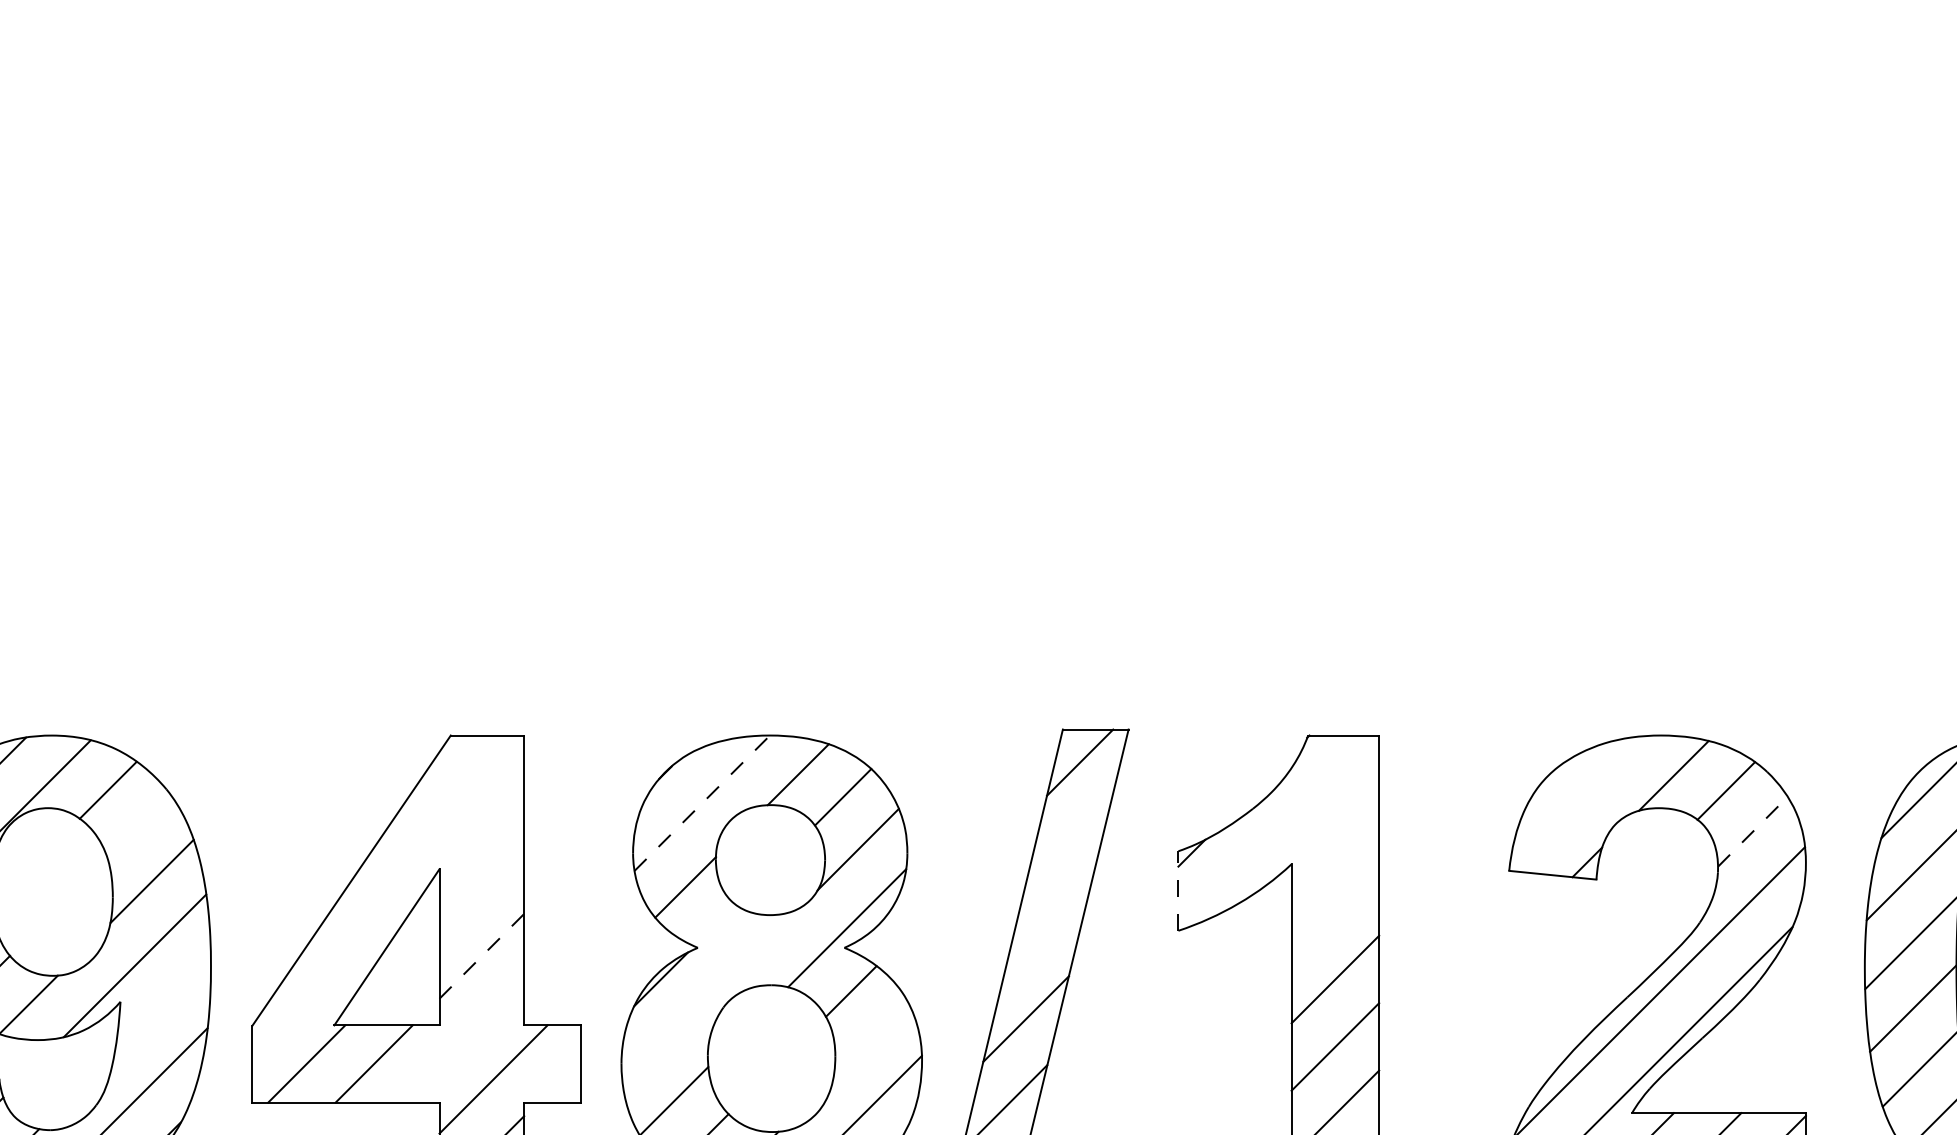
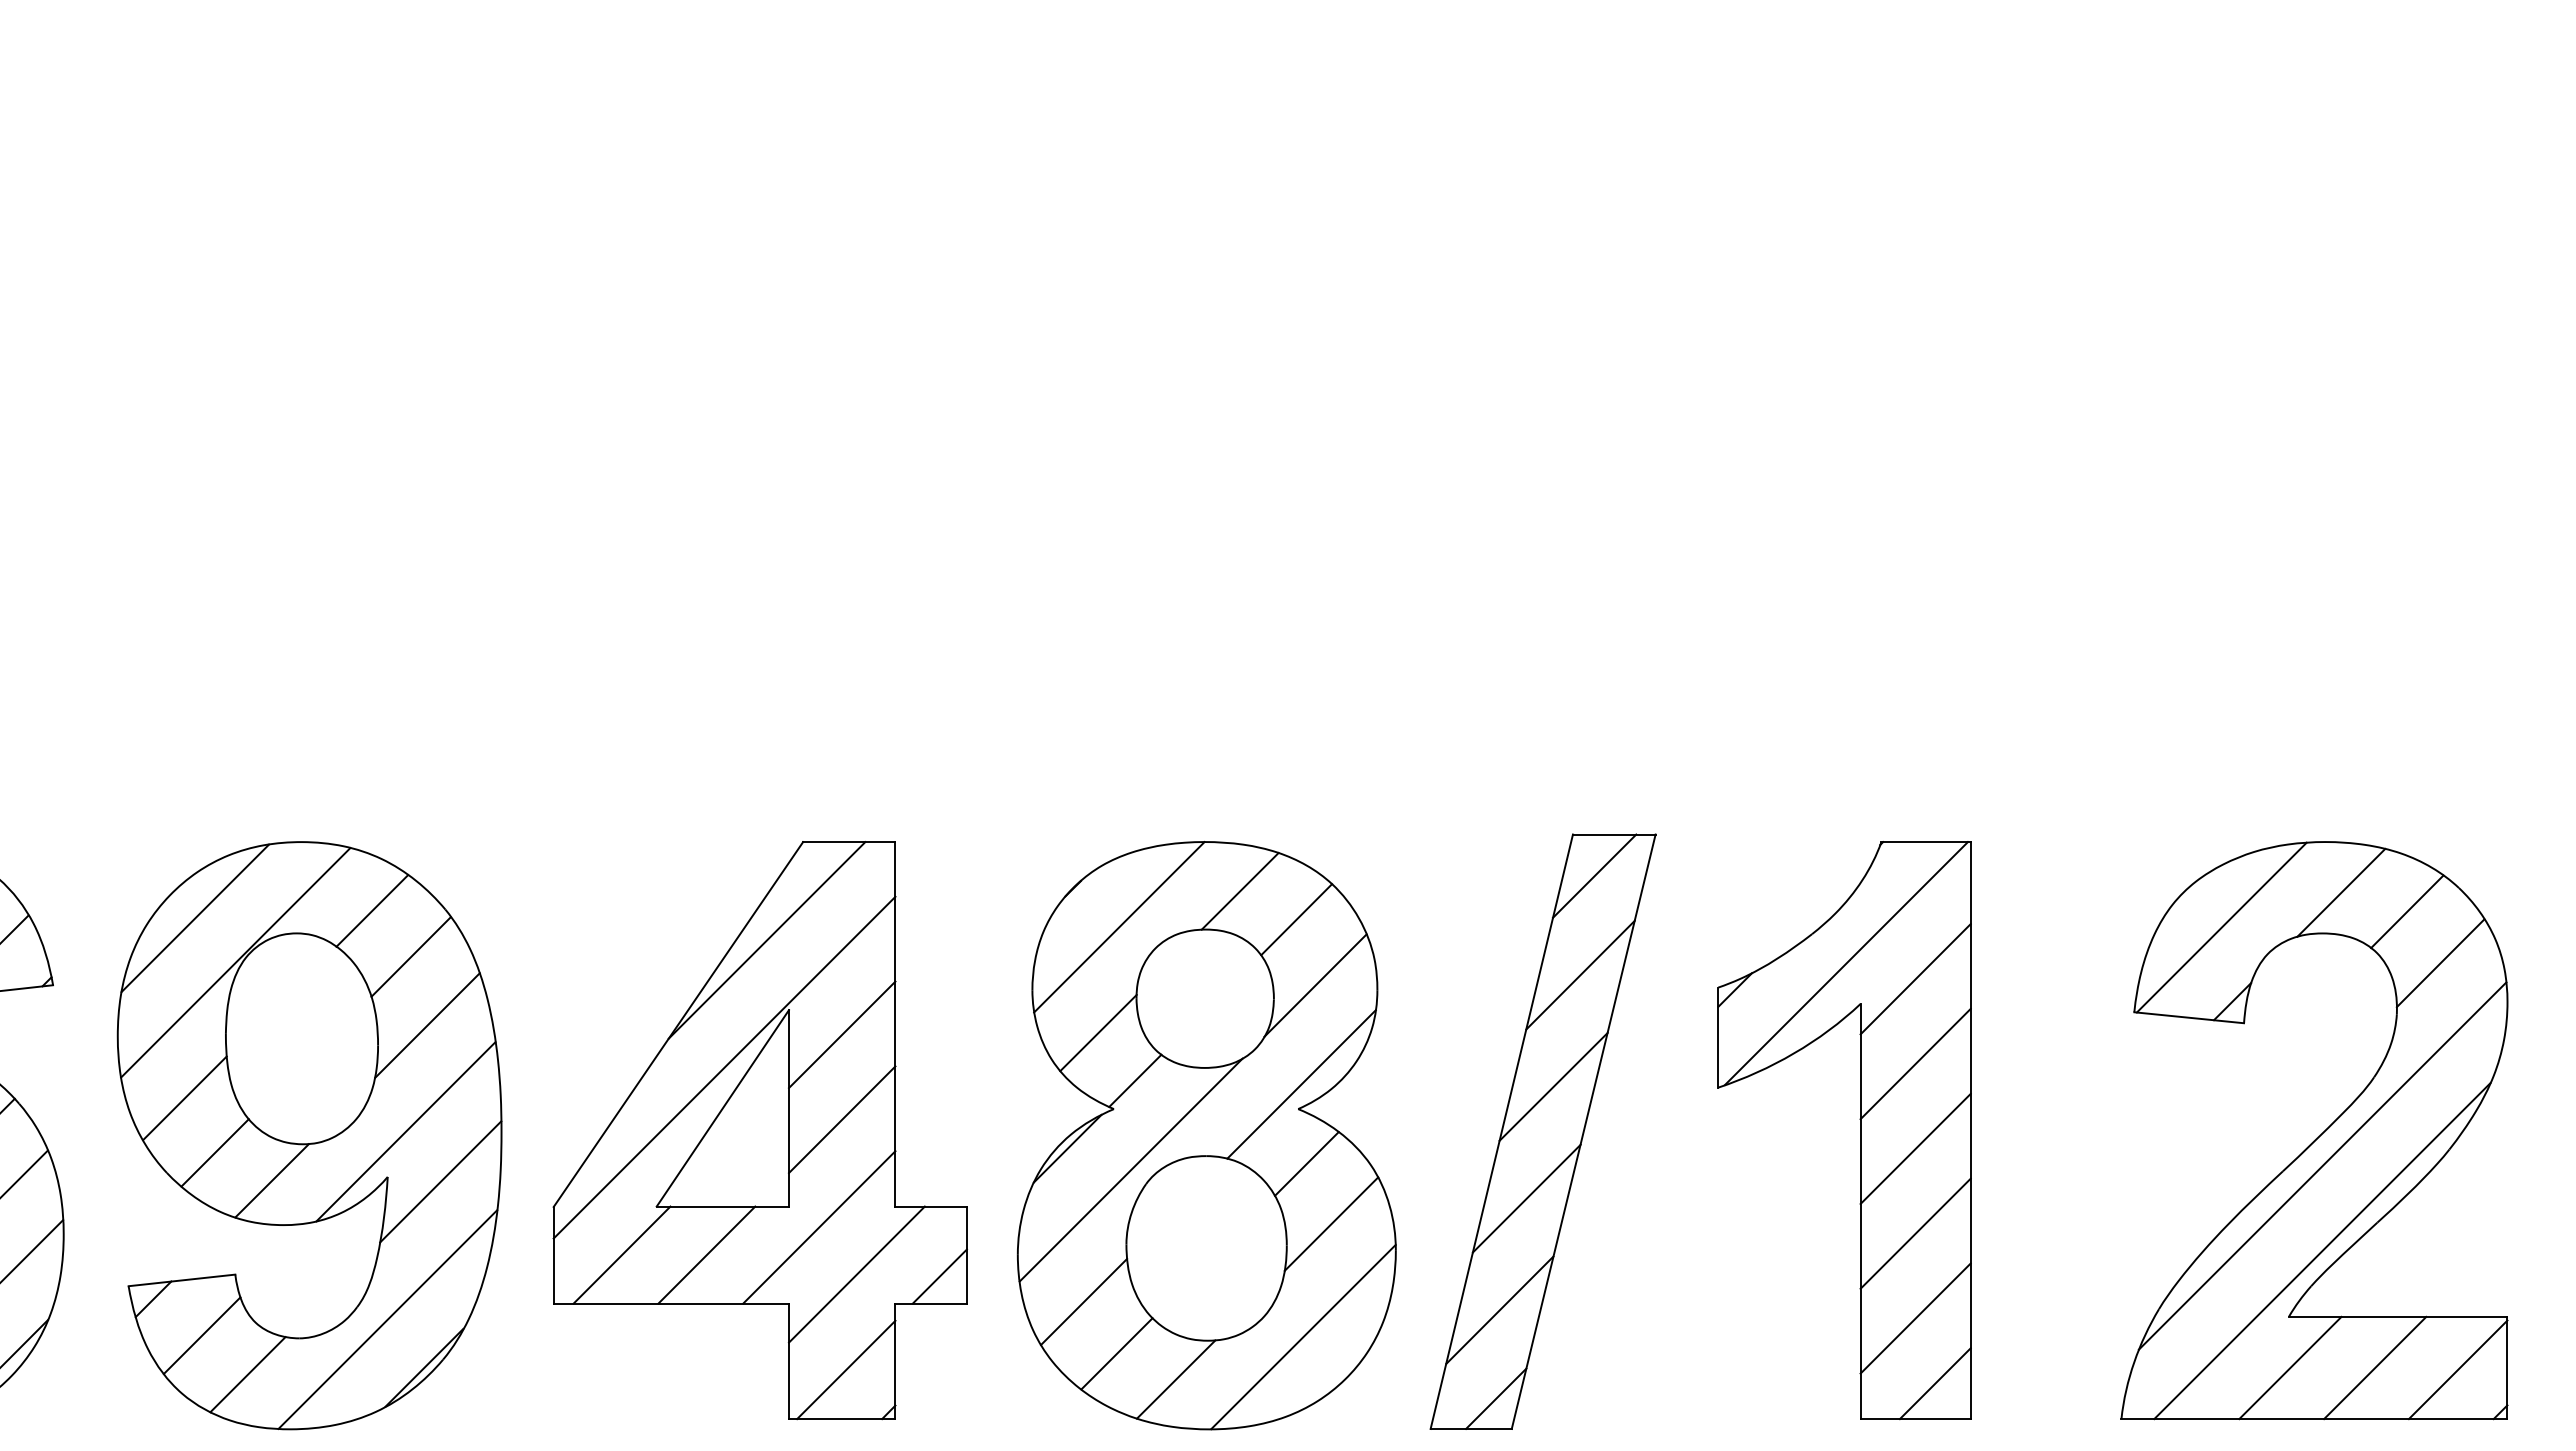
line: (702, 803) -> (1119, 927), dashed -> solid
line: (1578, 803) -> (2221, 927), added
line: (421, 813) -> (766, 940), added
line: (138, 826) -> (410, 956), added
line: (1753, 831) -> (2441, 962), dashed -> solid
line: (1279, 832) -> (1845, 963), added
line: (1068, 840) -> (1580, 974), added
line: (1335, 844) -> (1915, 979), added
line: (481, 888) -> (841, 1034), added
line: (1178, 890) -> (1718, 1037), dashed -> solid
line: (1335, 911) -> (1915, 1063), added
line: (388, 914) -> (724, 1067), added
line: (715, 925) -> (1135, 1080), added
line: (1047, 929) -> (1553, 1086), added
line: (482, 956) -> (842, 1119), dashed -> solid
line: (711, 995) -> (1130, 1169), added
line: (162, 1005) -> (440, 1181), added
line: (870, 1038) -> (1331, 1223), added
line: (463, 1042) -> (819, 1227), added
line: (559, 1080) -> (939, 1276), added

